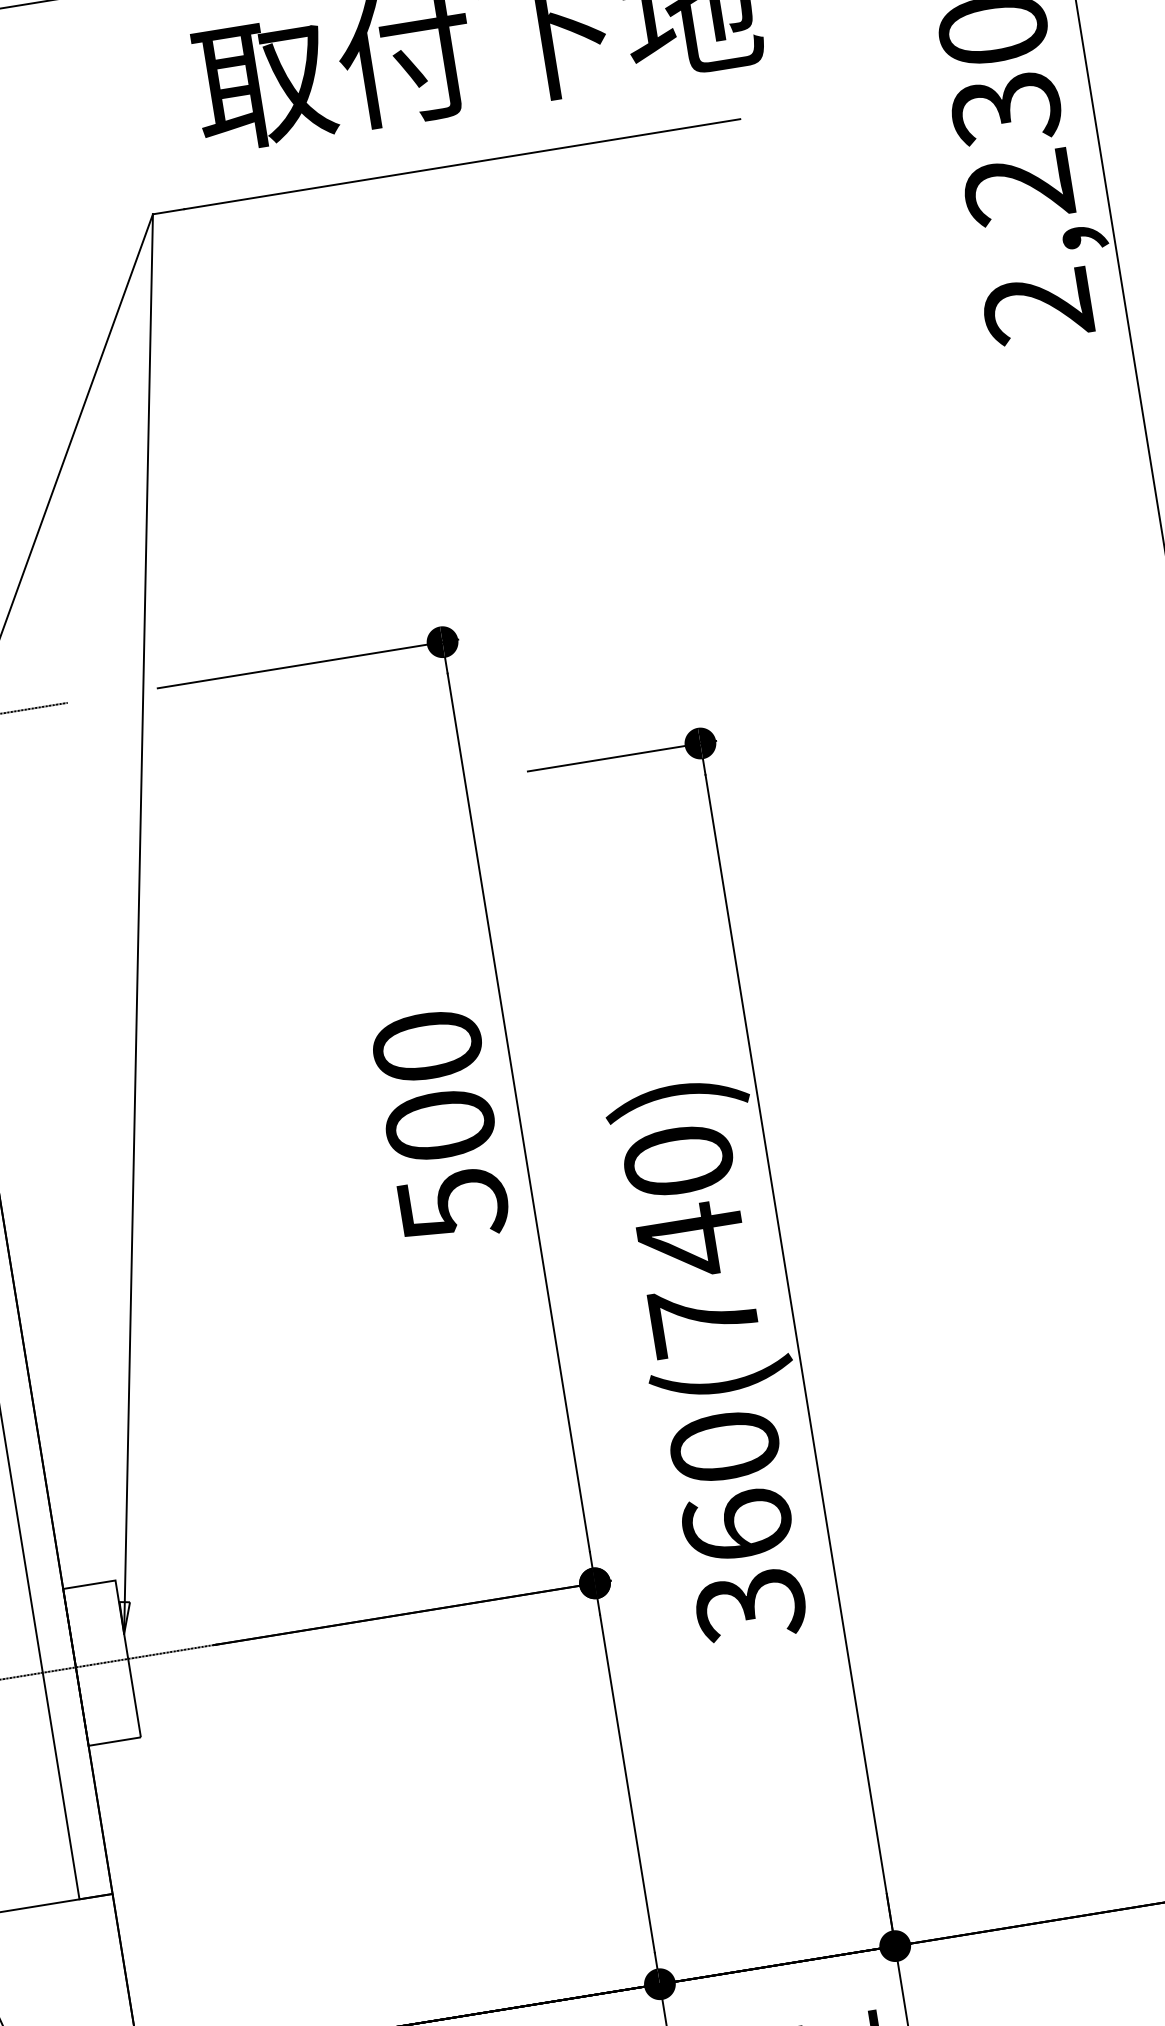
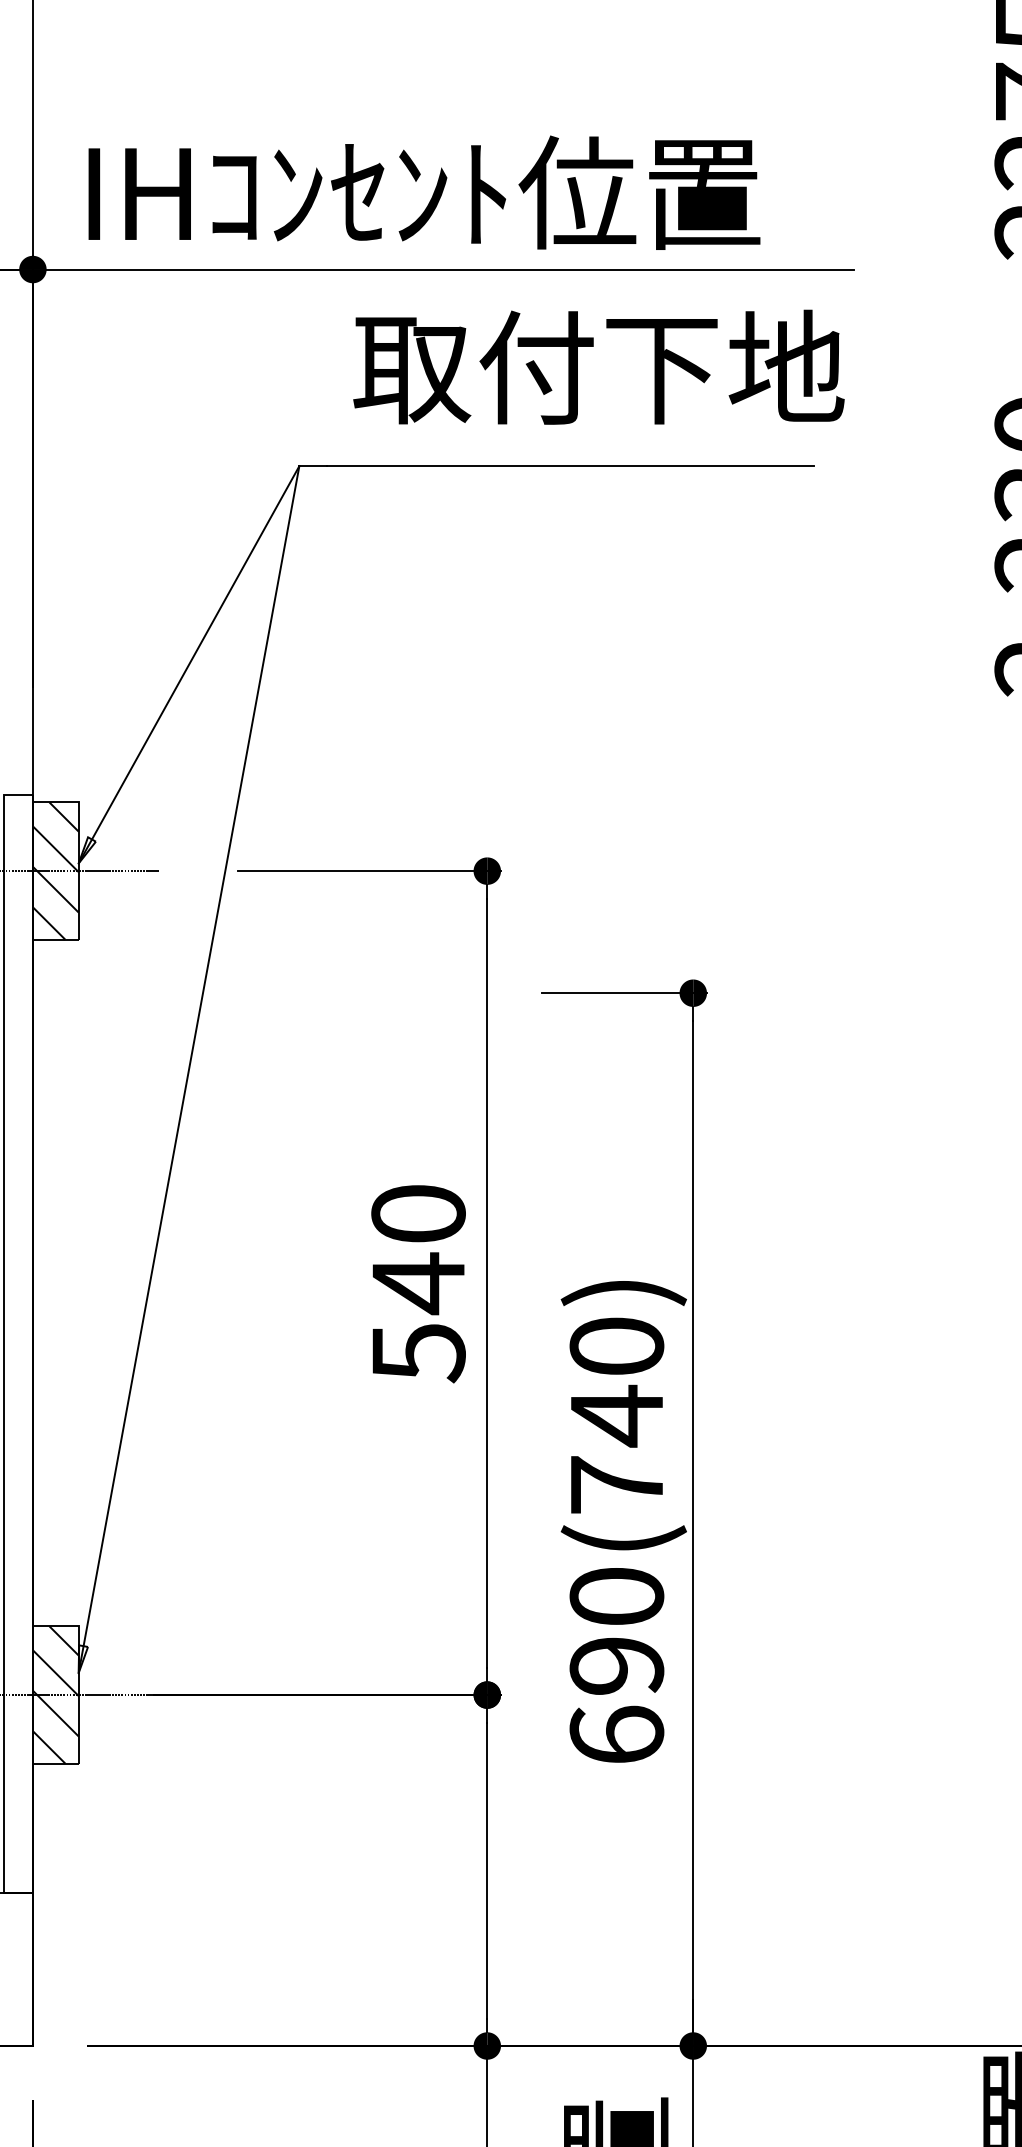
text: (440, 1125) -> (418, 1283), 500 -> 540
text: (743, 1565) -> (616, 1700), 360(740) -> 690(740)
hatch: (101, 1662) -> (55, 1694), added

